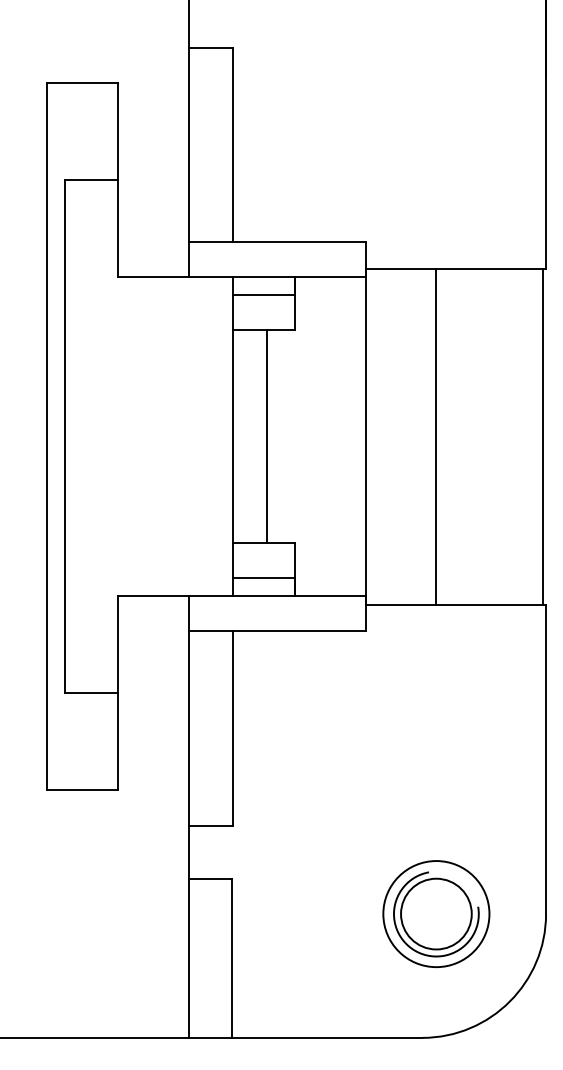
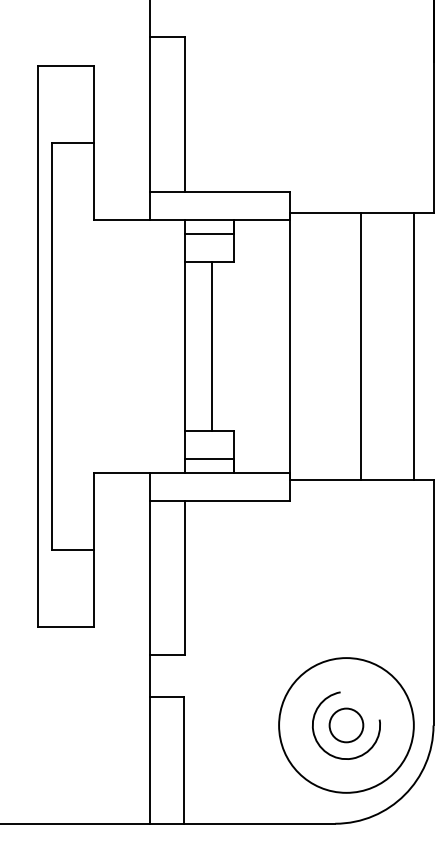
line: (436, 436) -> (360, 346), moved
line: (542, 436) -> (414, 346), moved
circle: (436, 913) -> (346, 724), size x0.6
circle: (436, 914) -> (346, 725), size x1.6

